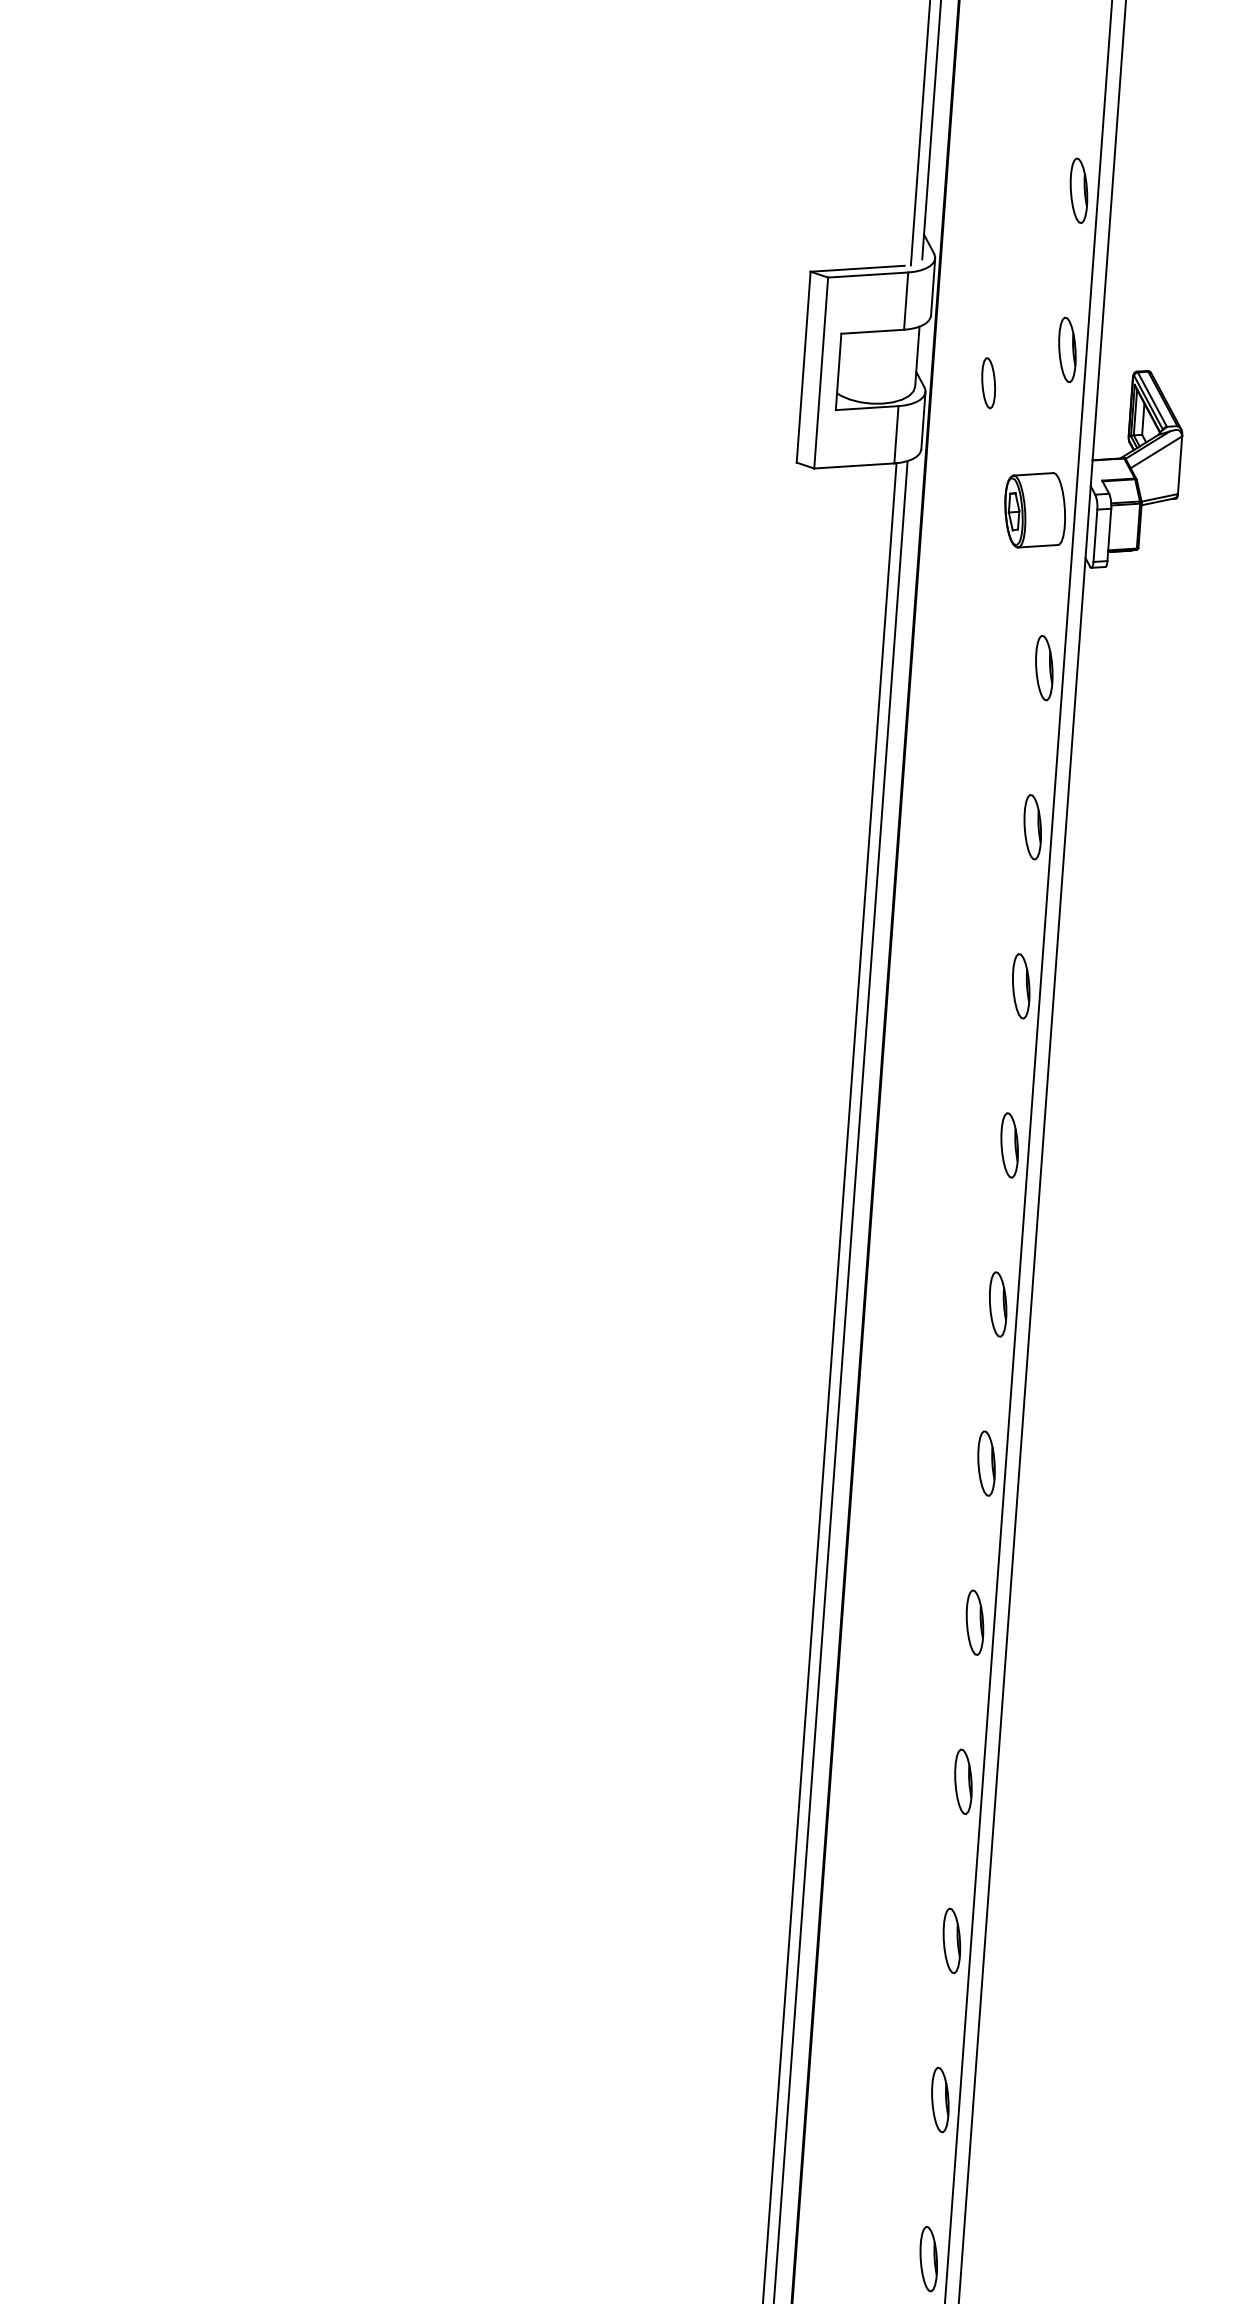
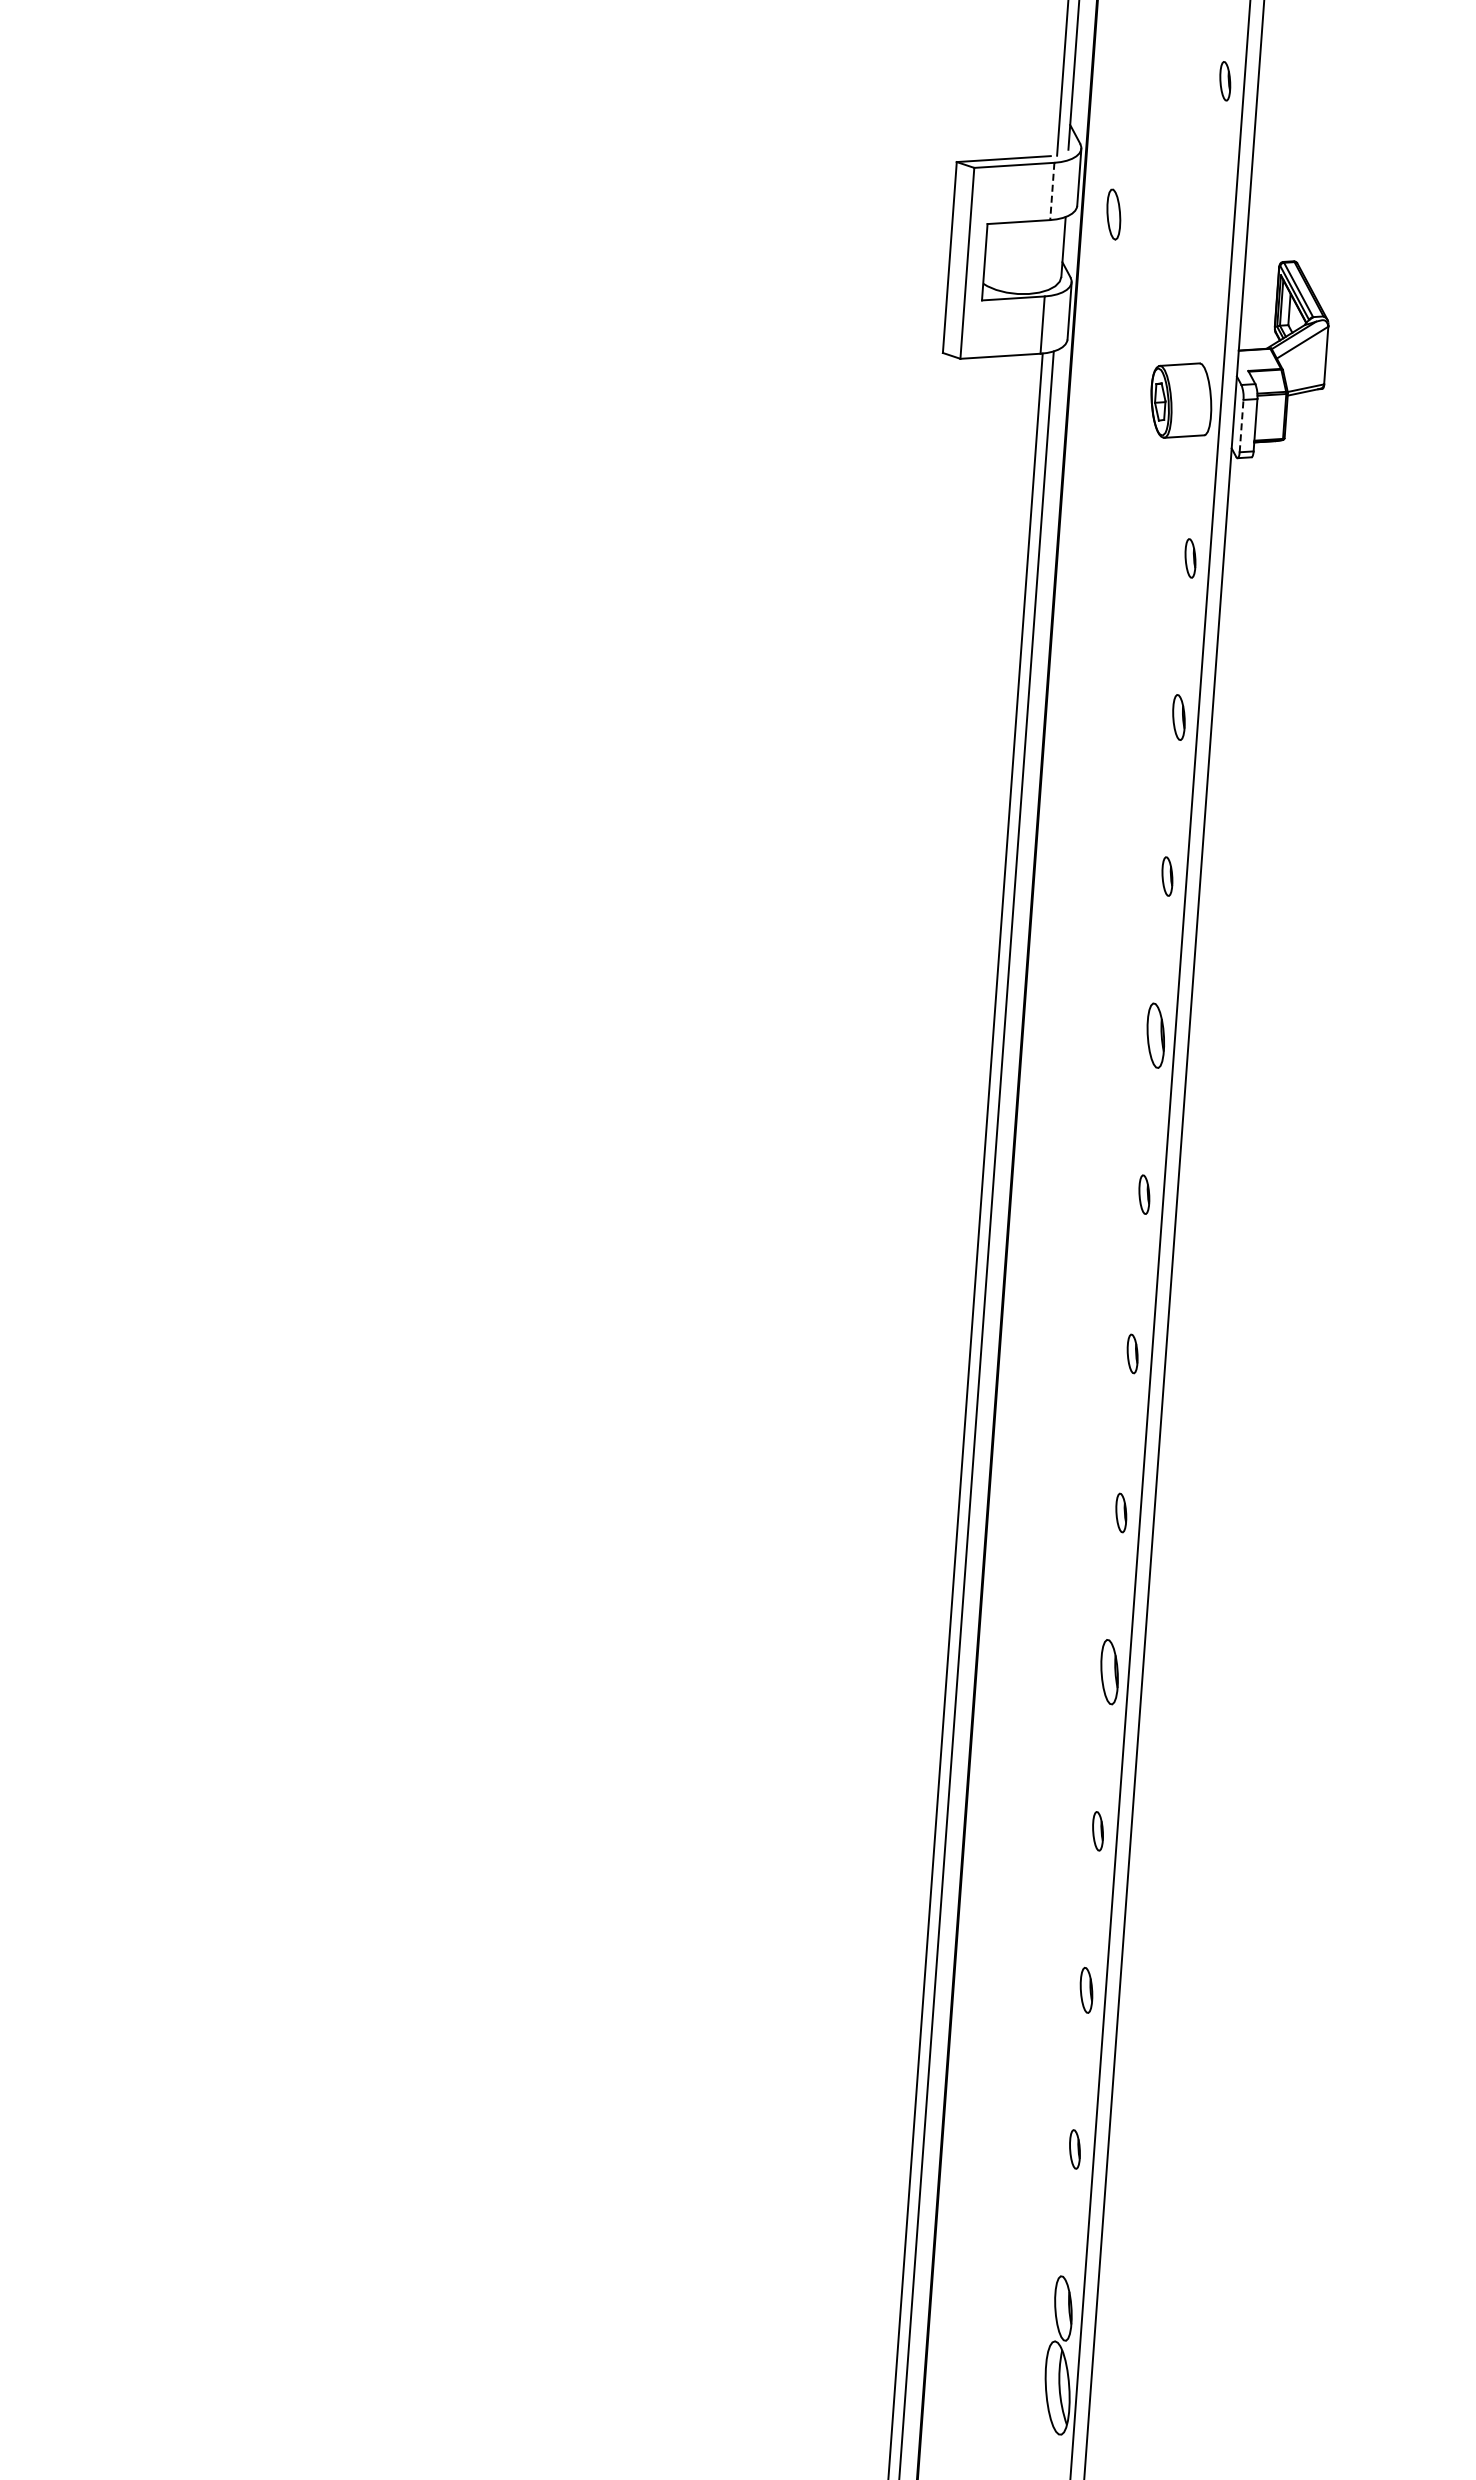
part: (1079, 191) -> (1225, 81), size x0.6
line: (906, 301) -> (1052, 191), solid -> dashed
part: (1067, 350) -> (1213, 240), removed
part: (988, 383) -> (1113, 214), moved
line: (1095, 535) -> (1241, 425), solid -> dashed
part: (1044, 668) -> (1190, 558), size x0.6
part: (1032, 827) -> (1178, 717), size x0.7
part: (1021, 986) -> (1167, 876), size x0.6
part: (998, 1304) -> (1144, 1194), size x0.6
part: (986, 1463) -> (1132, 1353), size x0.6
part: (975, 1622) -> (1121, 1512), size x0.6
part: (951, 1941) -> (1097, 1831), size x0.6
part: (940, 2100) -> (1086, 1990), size x0.7
part: (928, 2259) -> (1074, 2149), size x0.6

